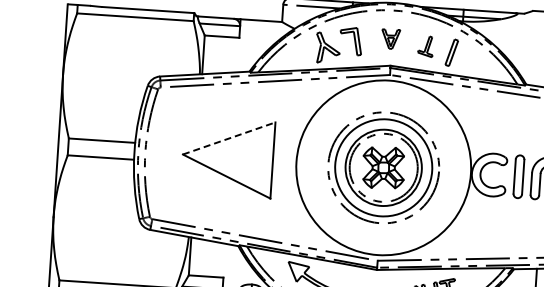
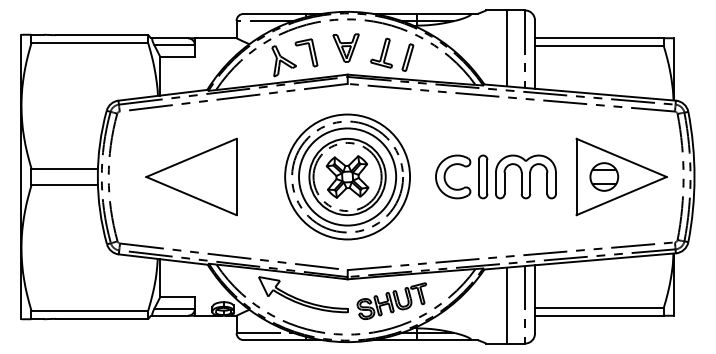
part: (390, 38) -> (345, 47), size x1.43
part: (425, 45) -> (381, 52), size x1.43
line: (229, 138) -> (191, 157), dashed -> solid
circle: (383, 167) -> (347, 176), size x0.71

